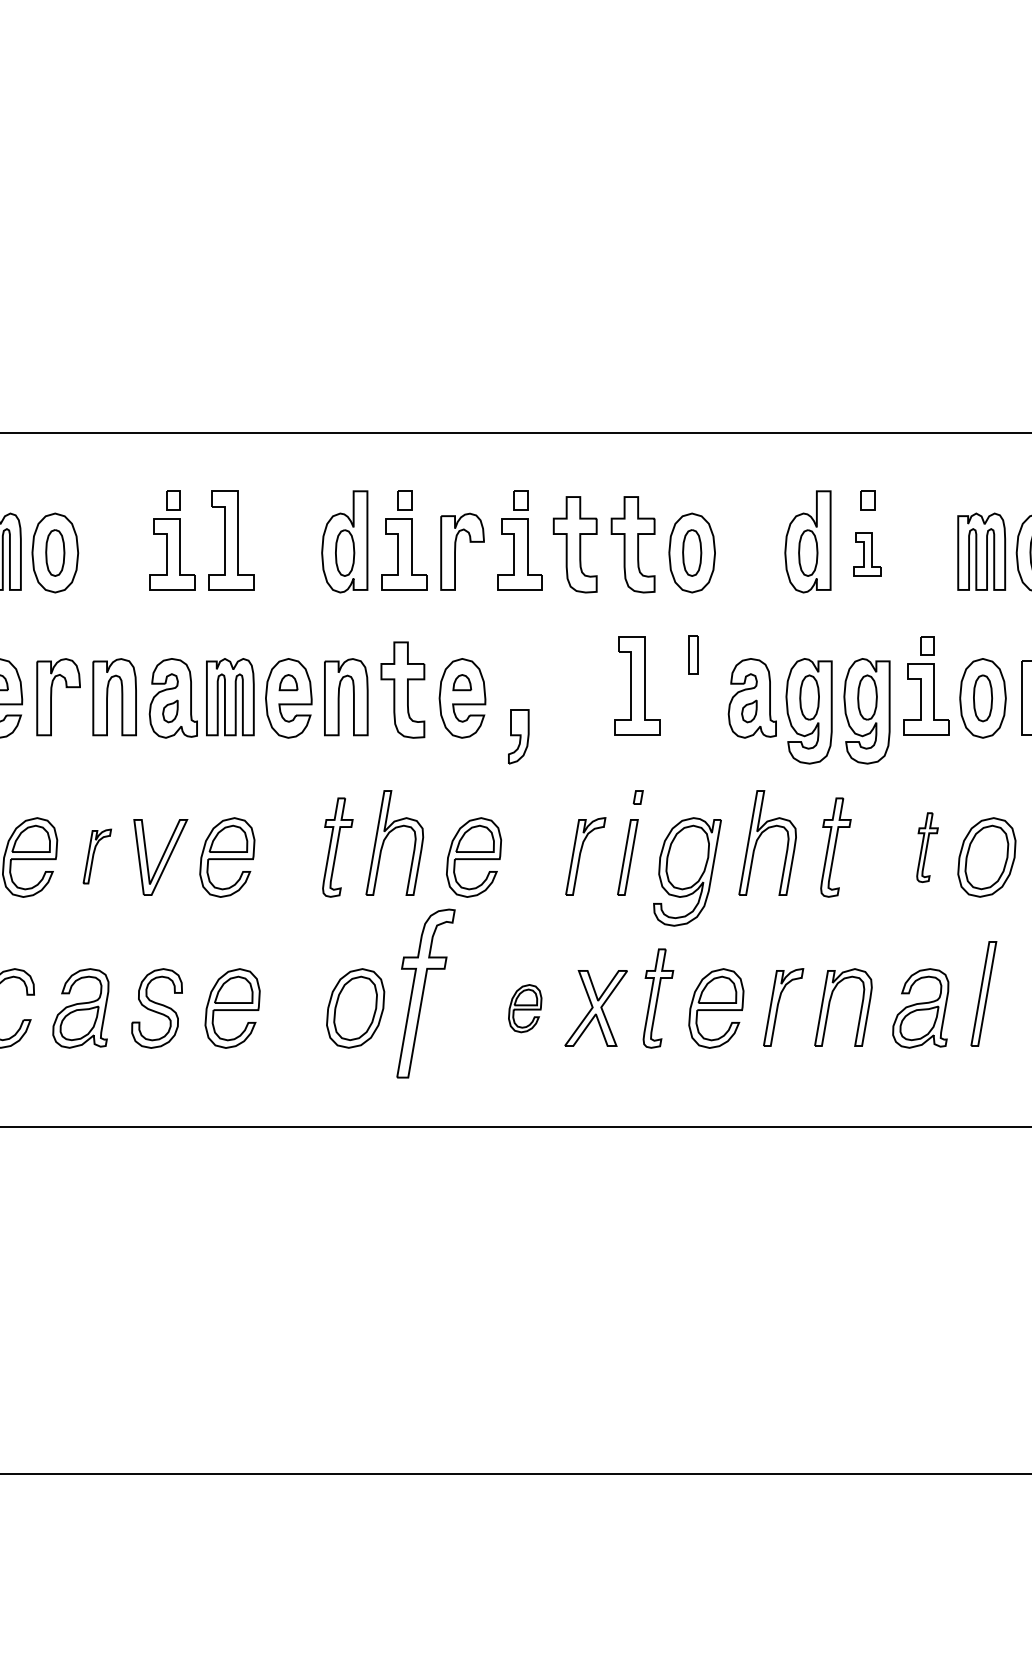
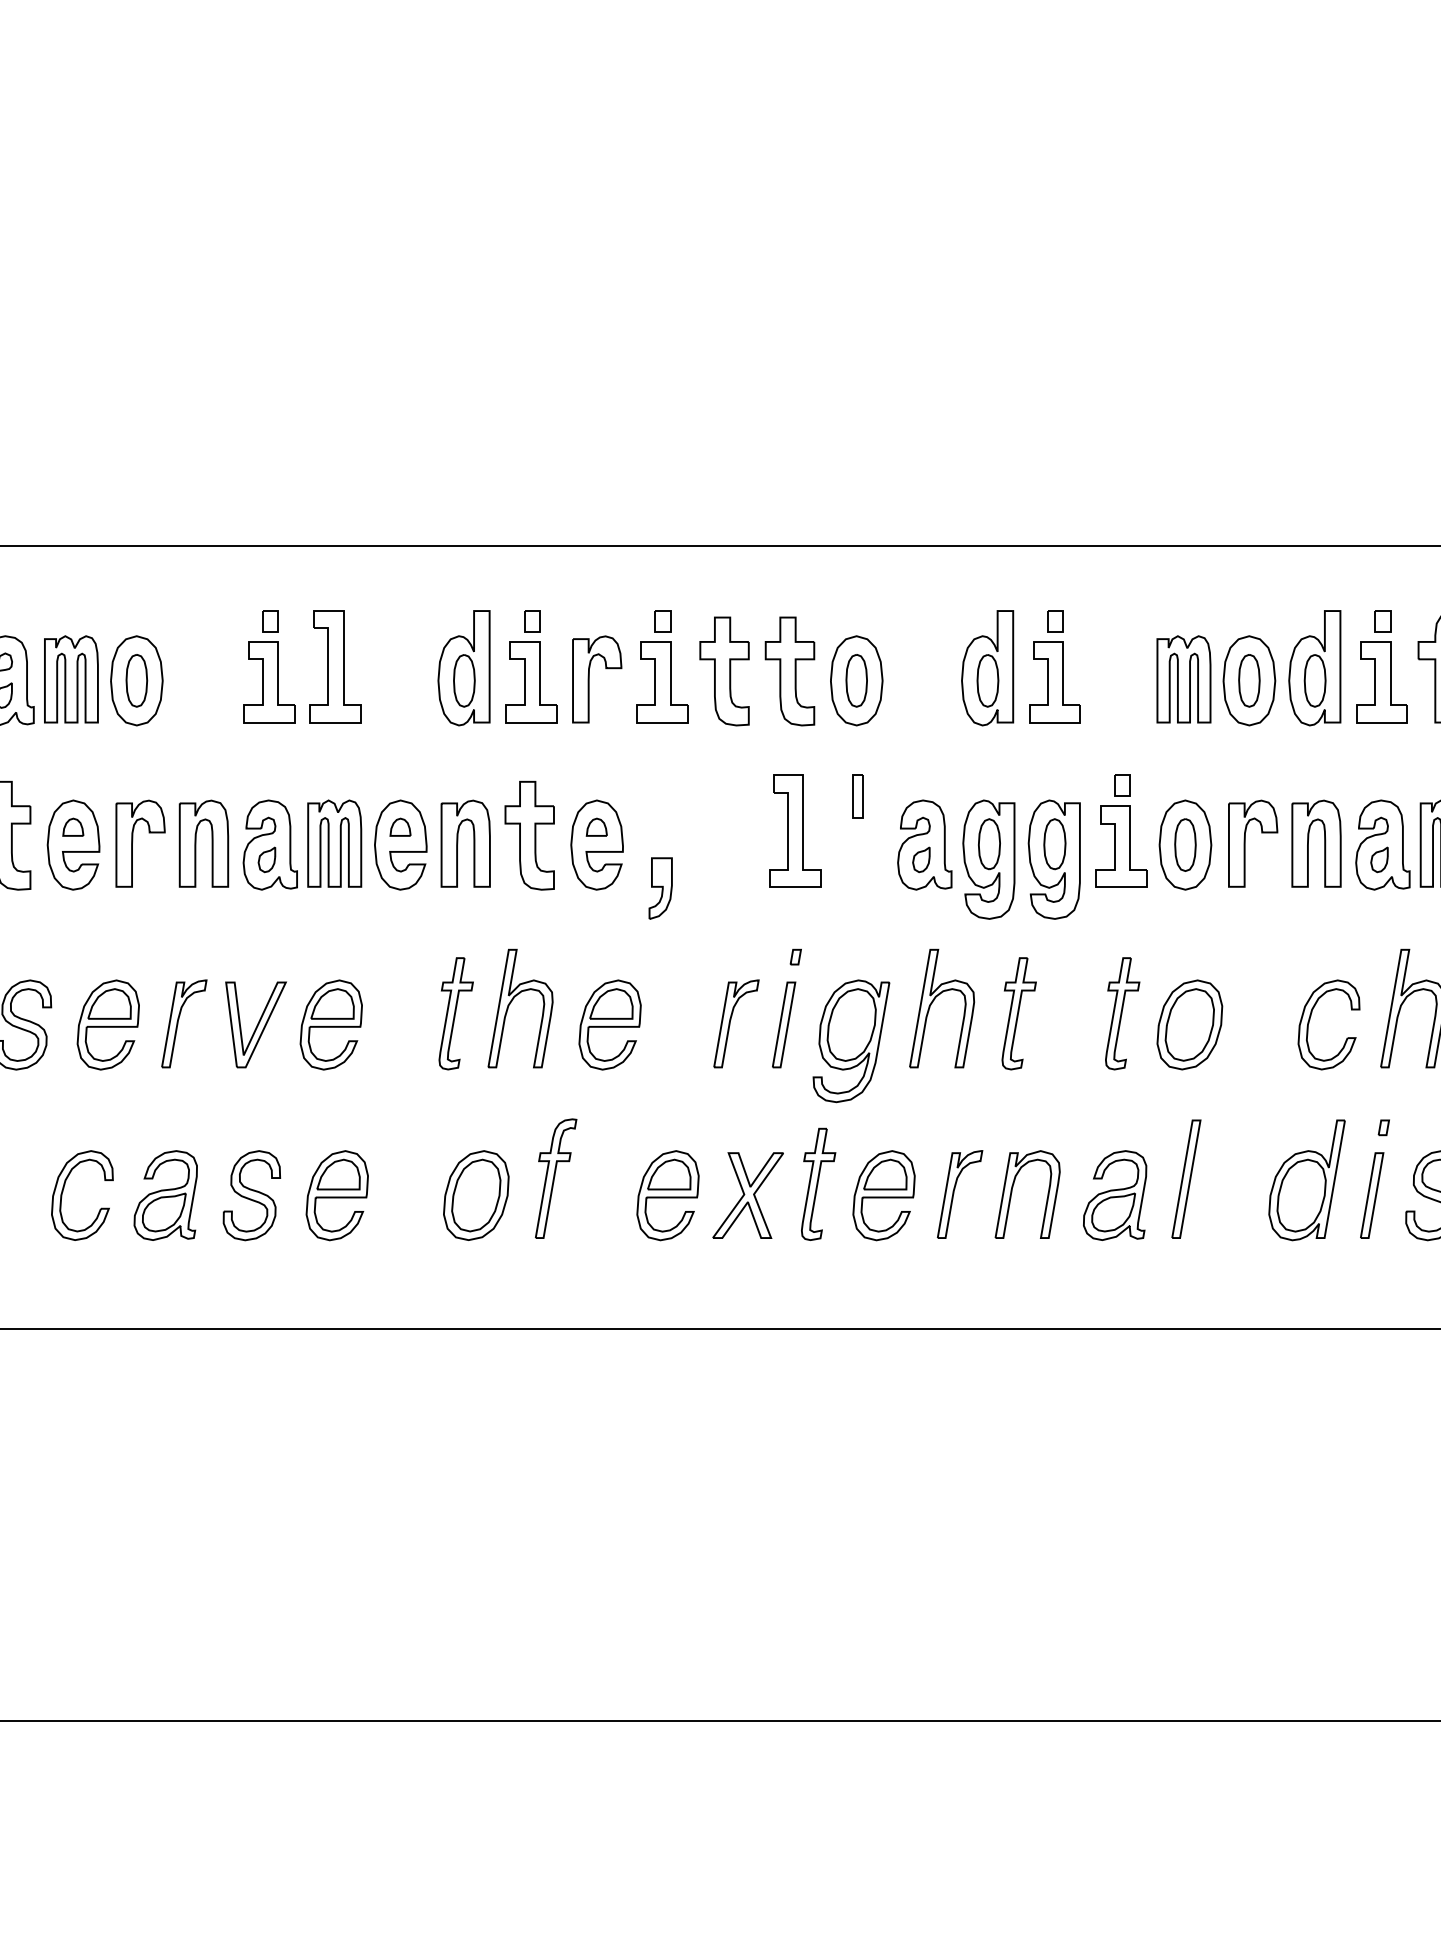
part: (867, 554) -> (1054, 682), size x1.67
part: (927, 847) -> (1122, 1013), size x1.43
part: (97, 856) -> (184, 1023), size x1.43
part: (426, 993) -> (556, 1178), size x0.62
part: (524, 1008) -> (667, 1195), size x1.67

